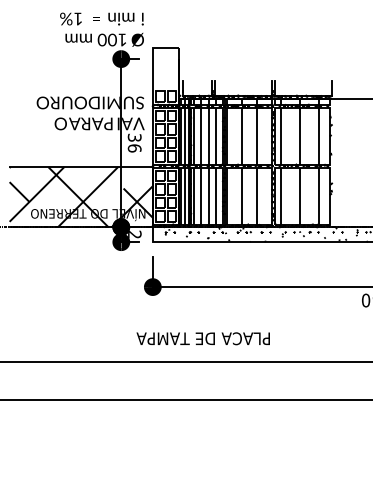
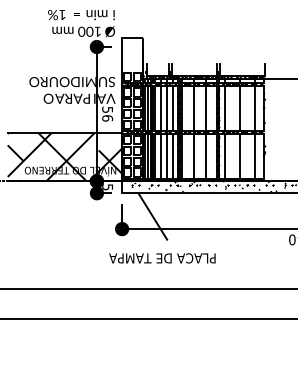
text: (134, 137) -> (107, 109), 36 -> 56
text: (134, 234) -> (107, 187), 2 -> 5
line: (191, 271) -> (152, 216), added
text: (202, 338) -> (161, 258), moved

